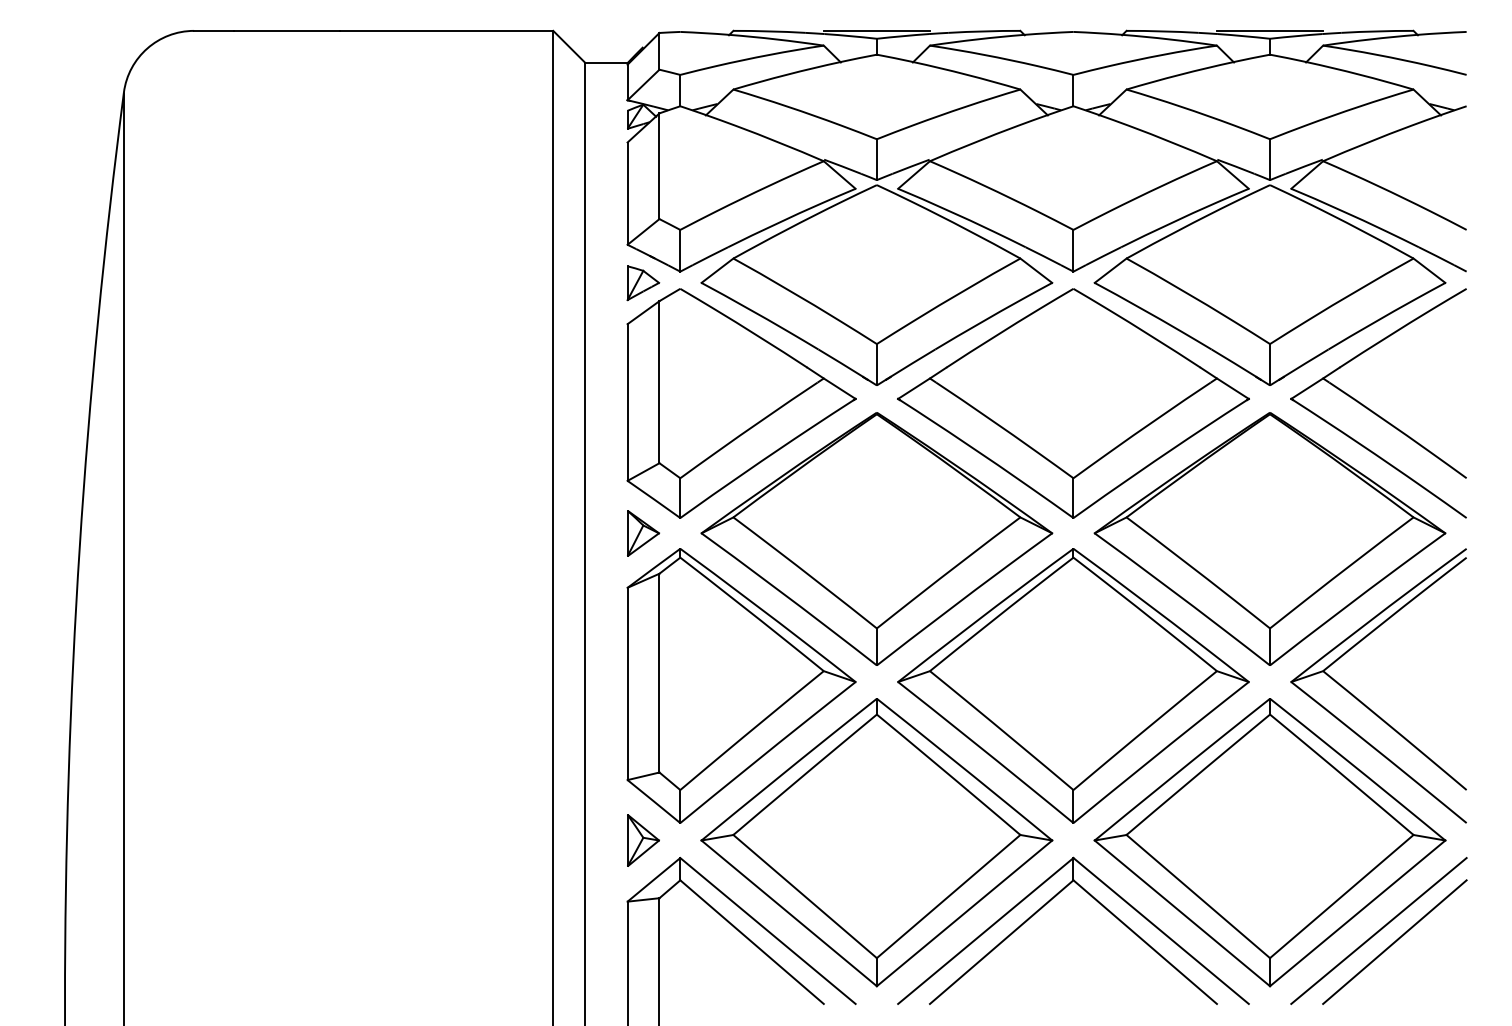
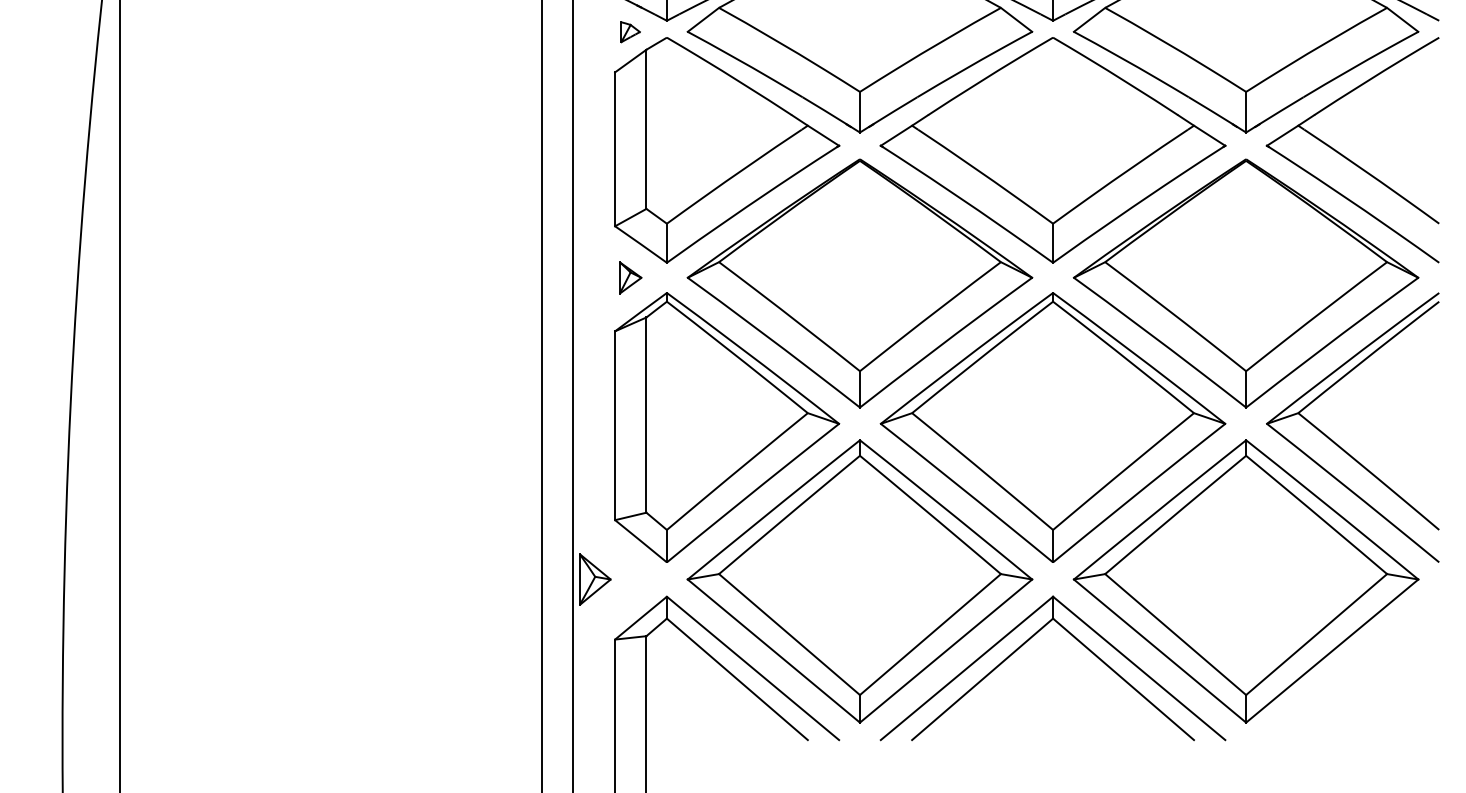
part: (643, 283) -> (630, 32), size x0.6
part: (643, 533) -> (630, 277), size x0.7
part: (643, 840) -> (595, 579), moved
line: (1378, 930) -> (1352, 667), removed
line: (1394, 941) -> (1368, 678), removed

